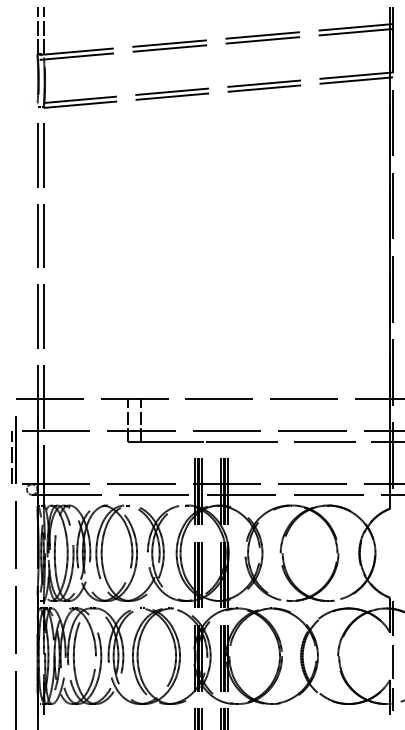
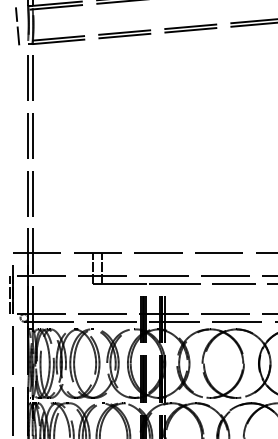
line: (22, 82) -> (17, 25), added

